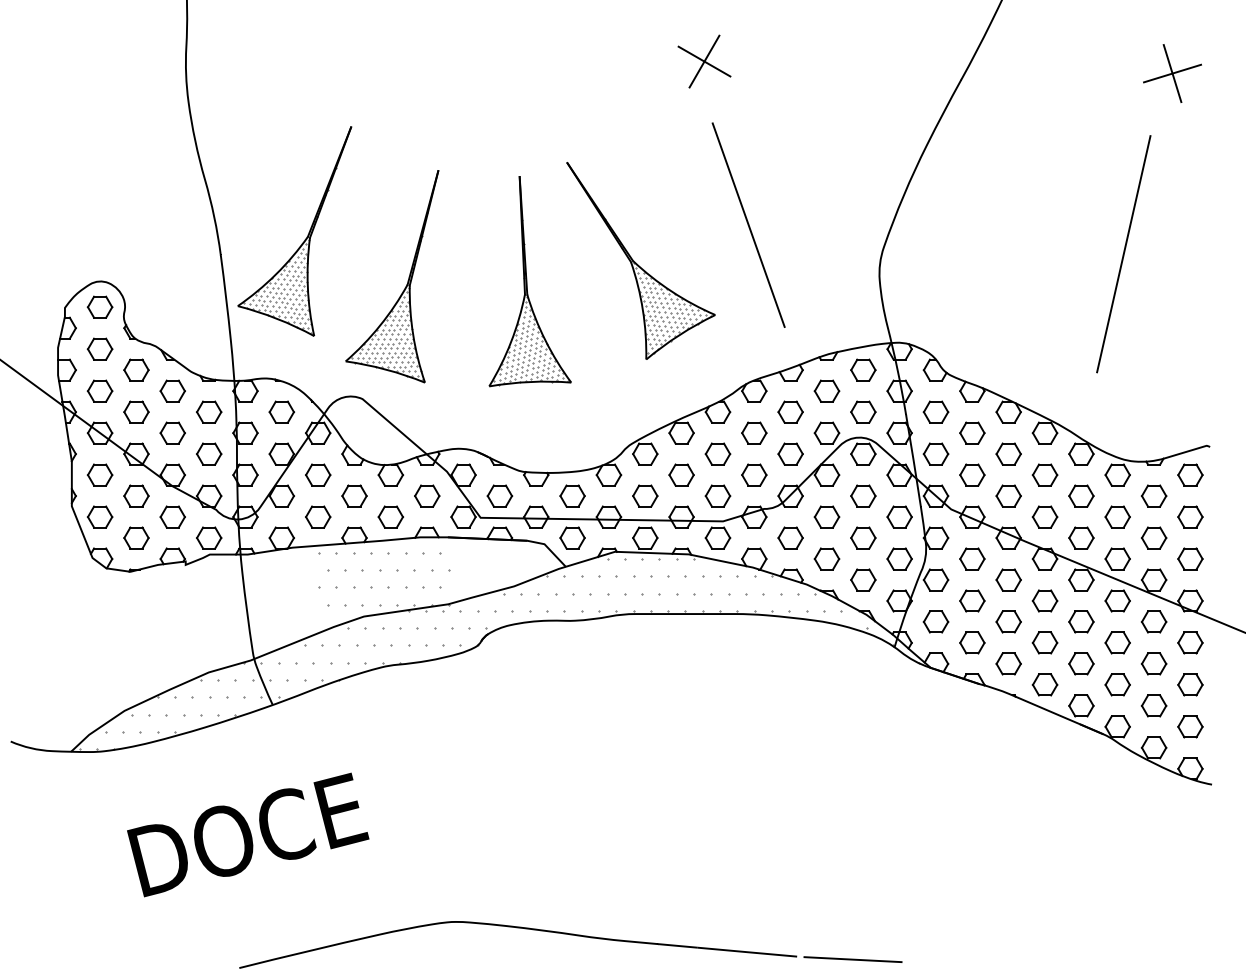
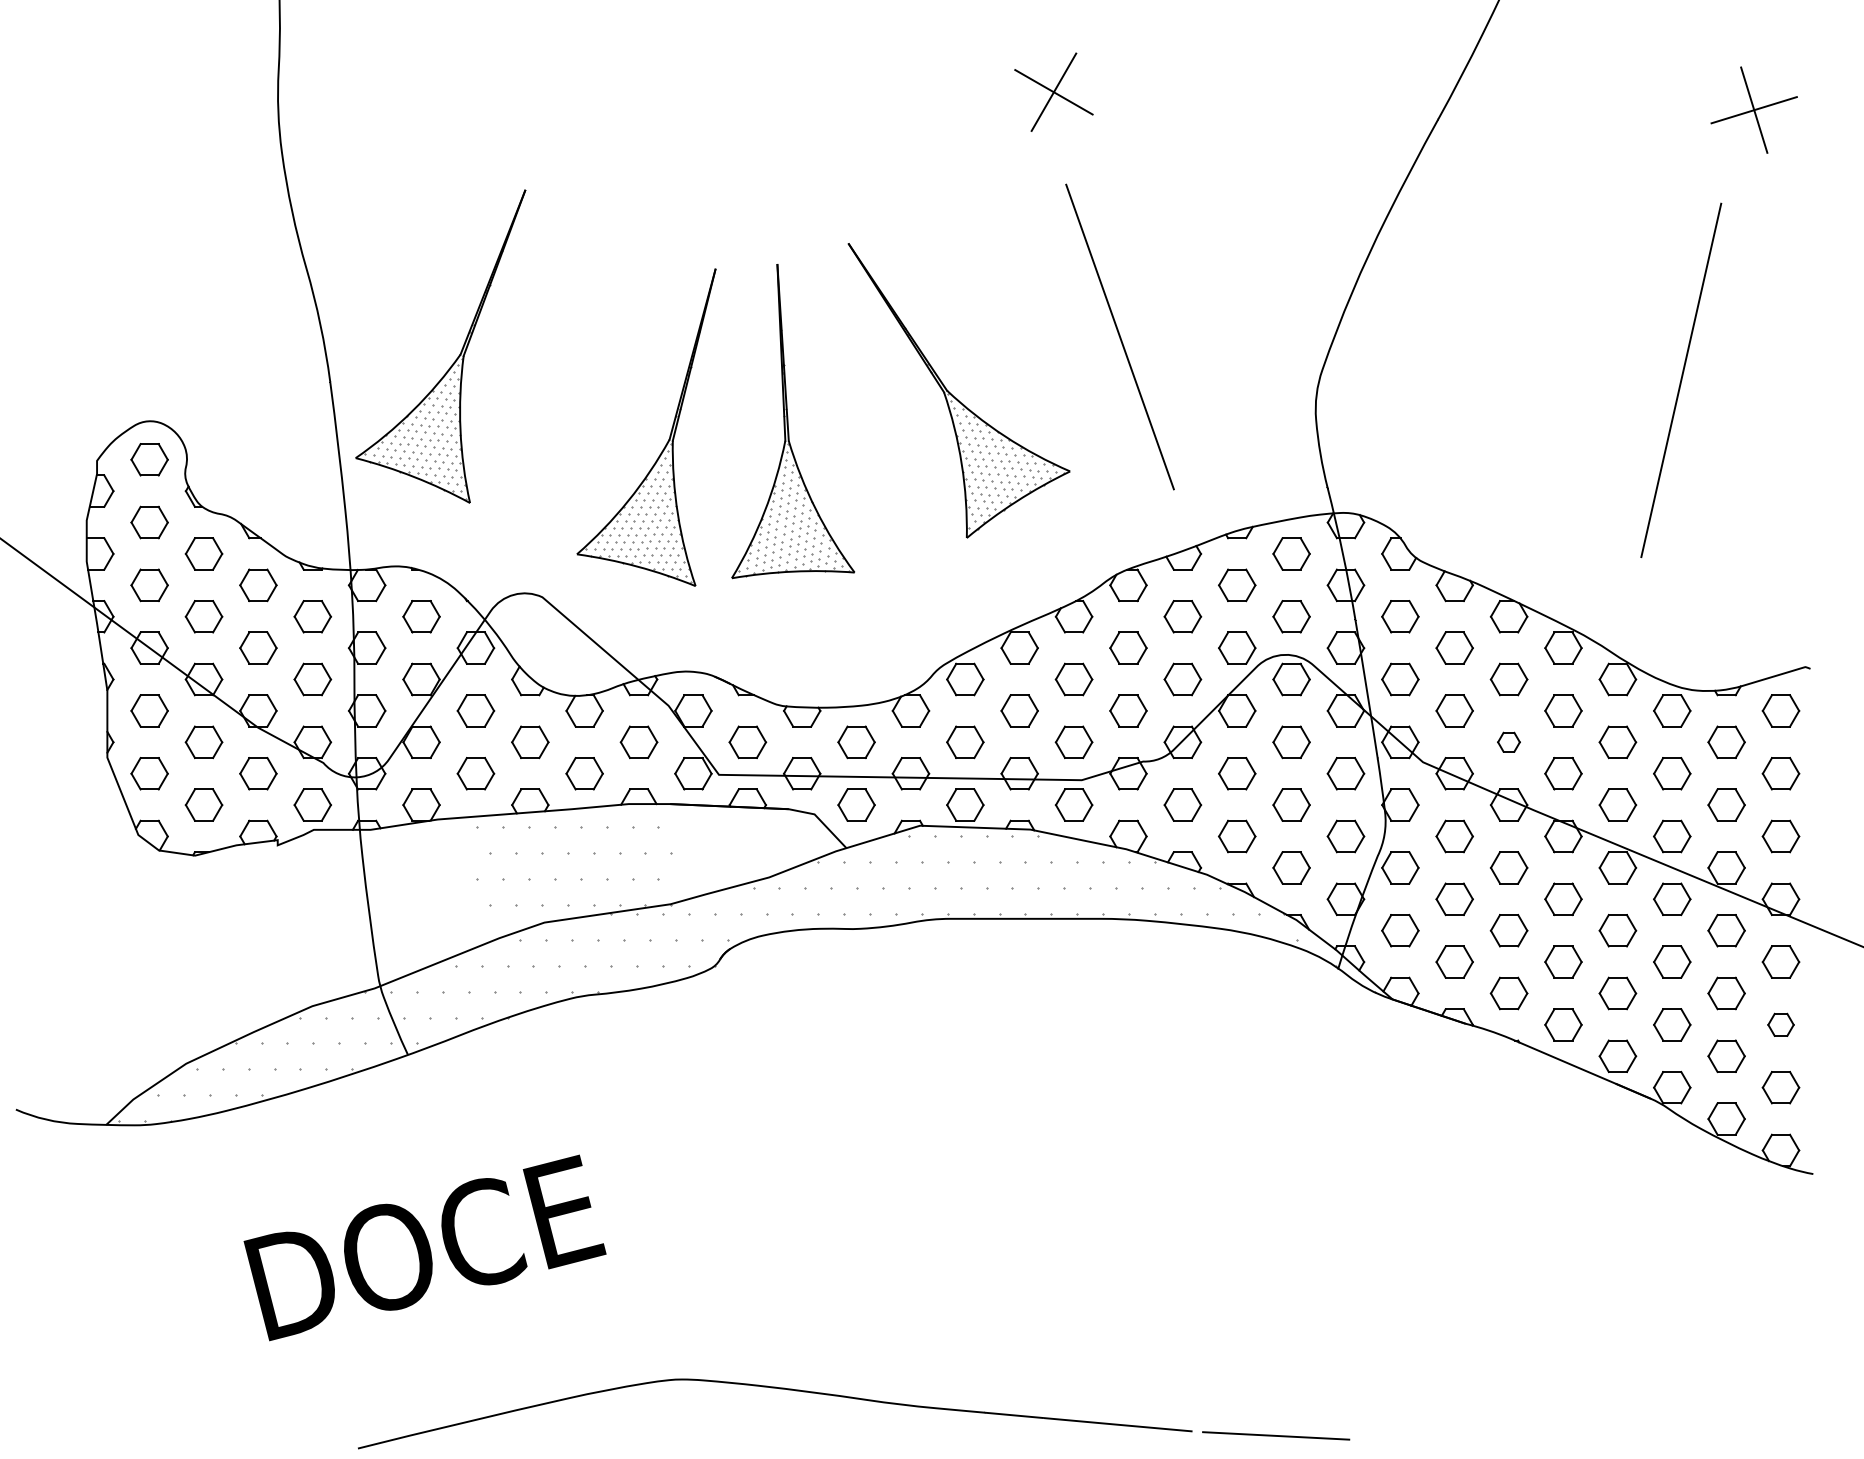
part: (407, 280) -> (669, 433), moved
part: (1008, 495) -> (1508, 741), size x0.6
part: (1190, 684) -> (1781, 1024), size x0.7
text: (248, 834) -> (425, 1247), moved

